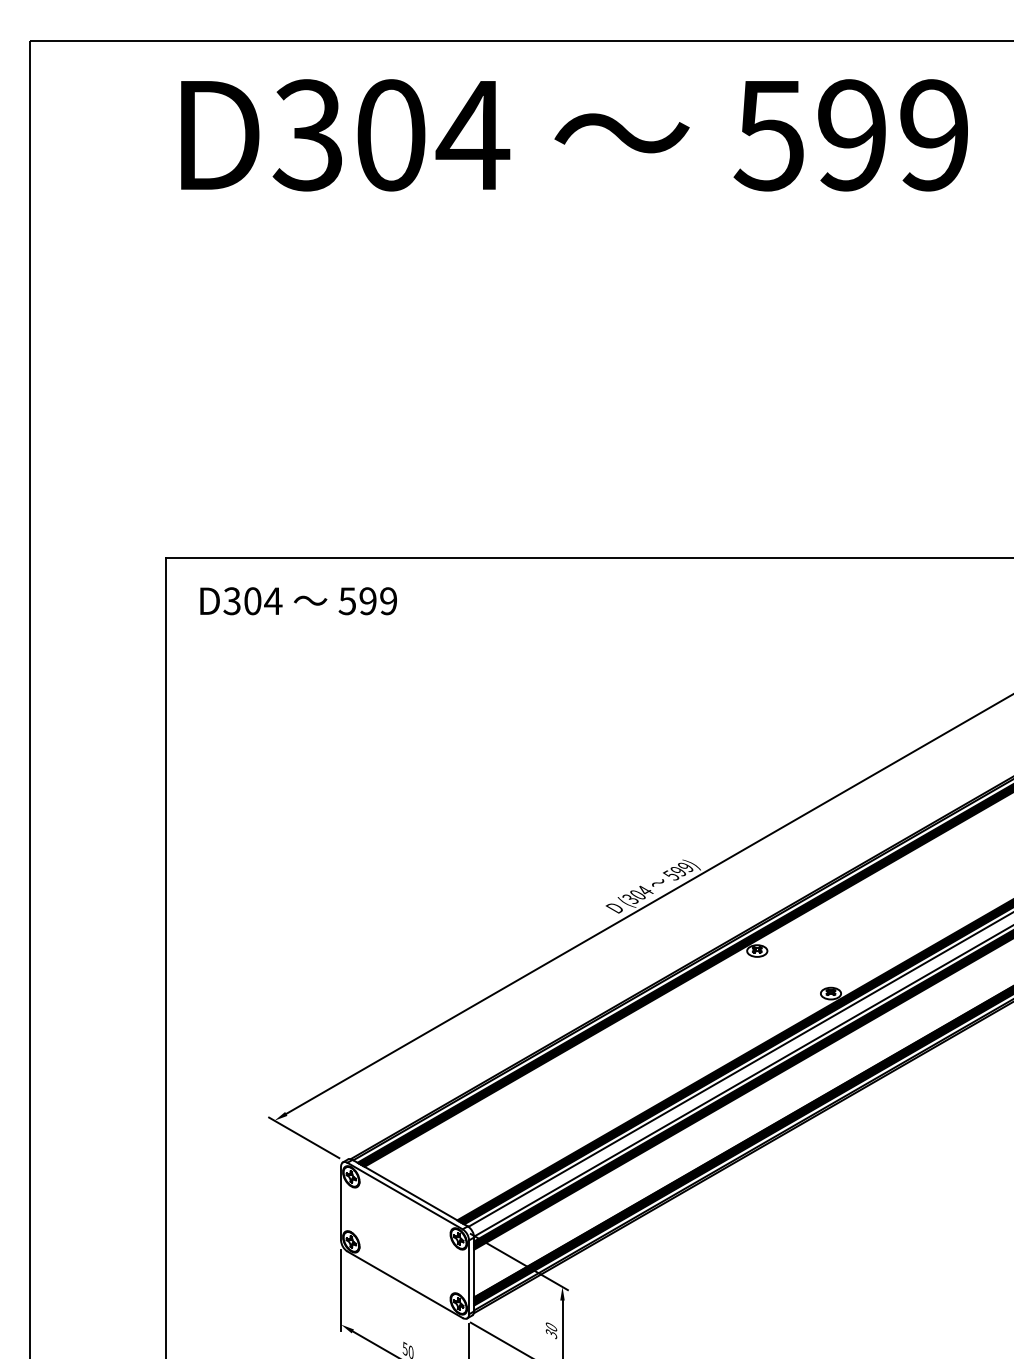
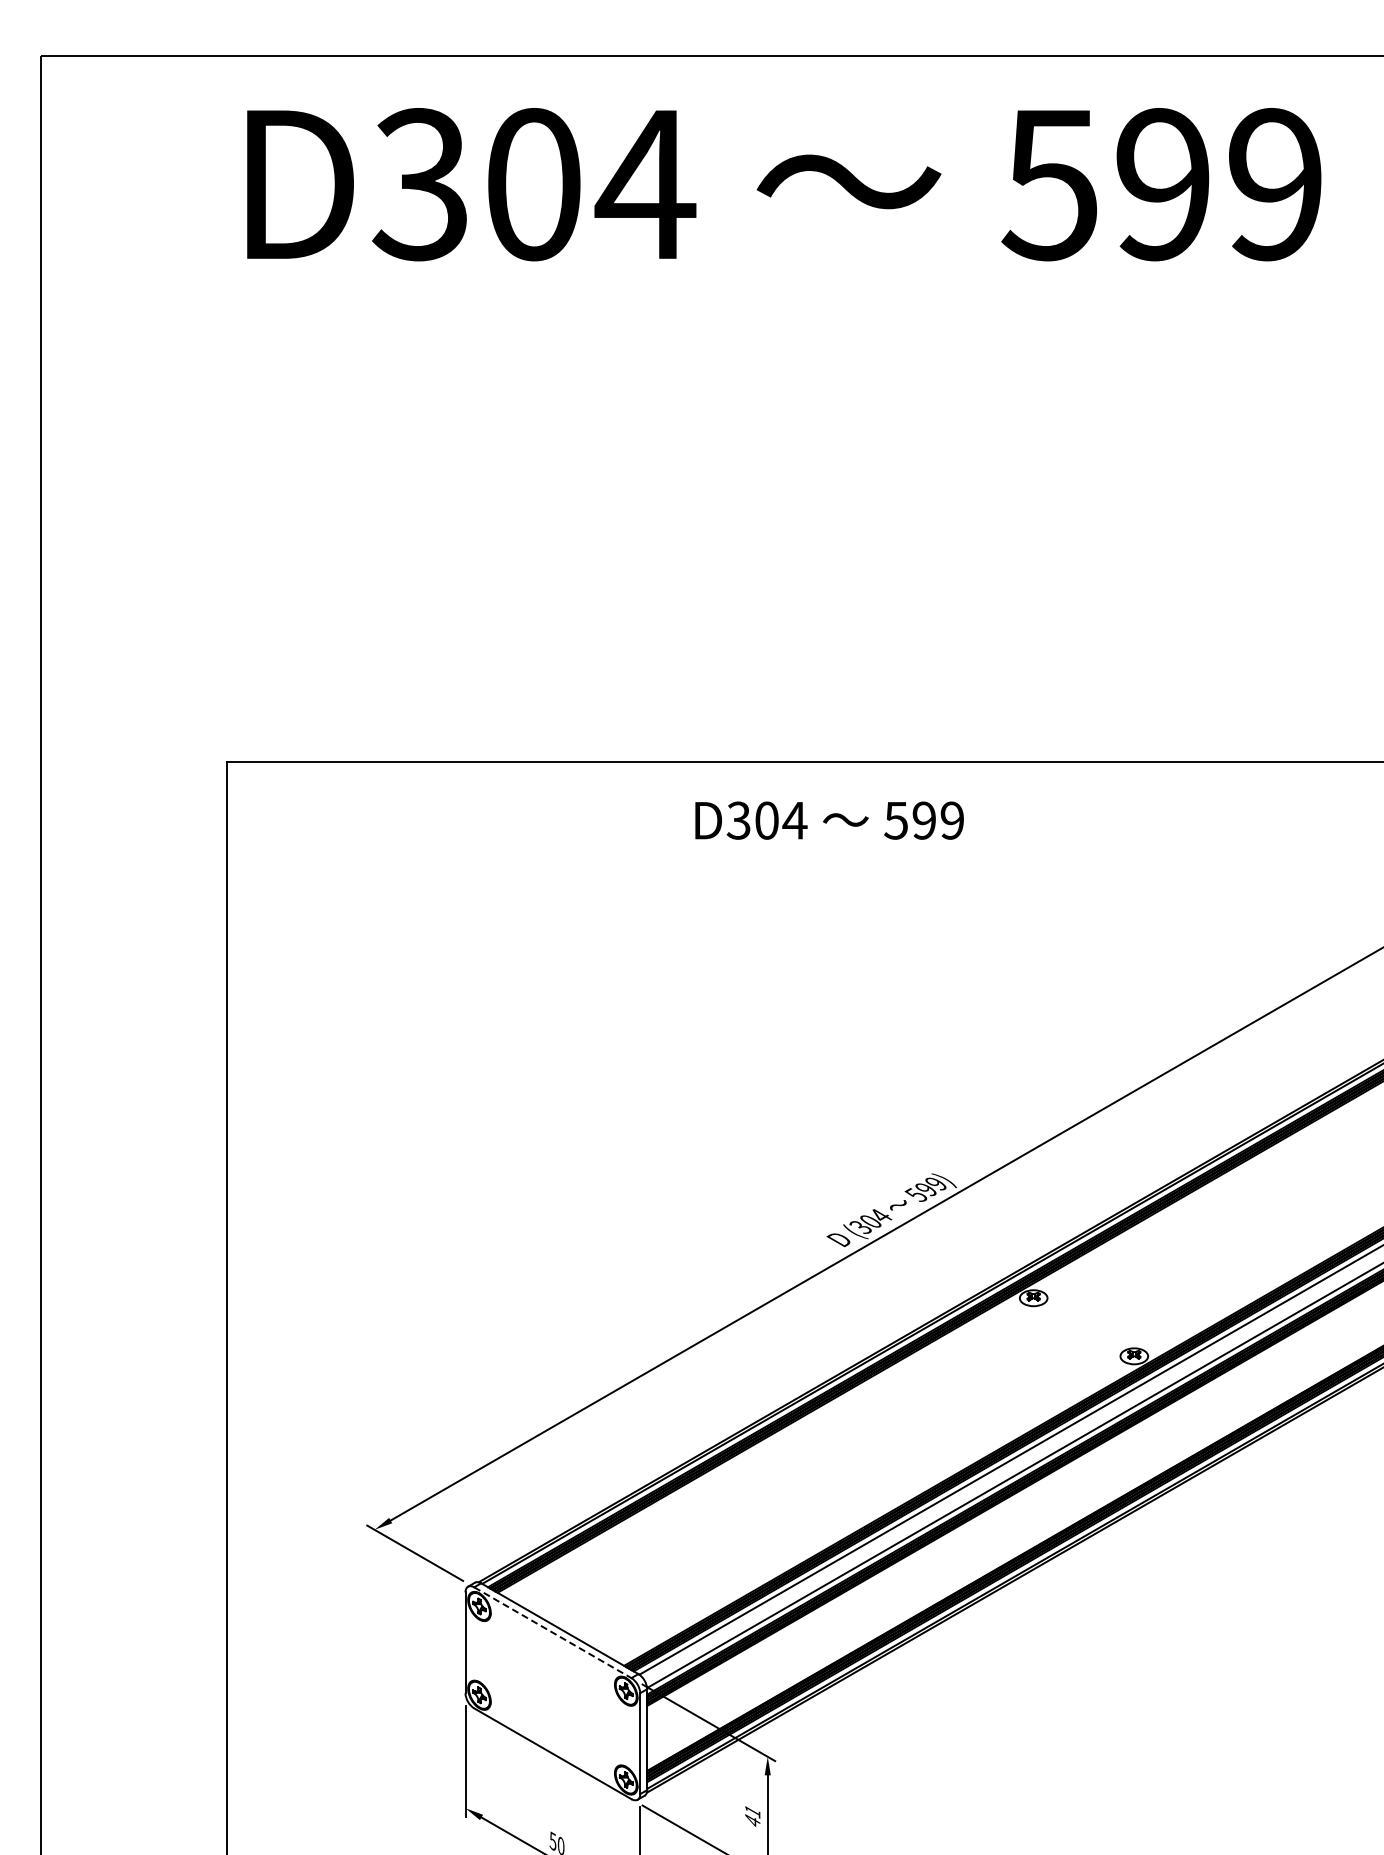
text: (298, 601) -> (829, 820), moved
line: (404, 1195) -> (552, 1632), solid -> dashed
text: (551, 1330) -> (752, 1816), 30 -> 41

